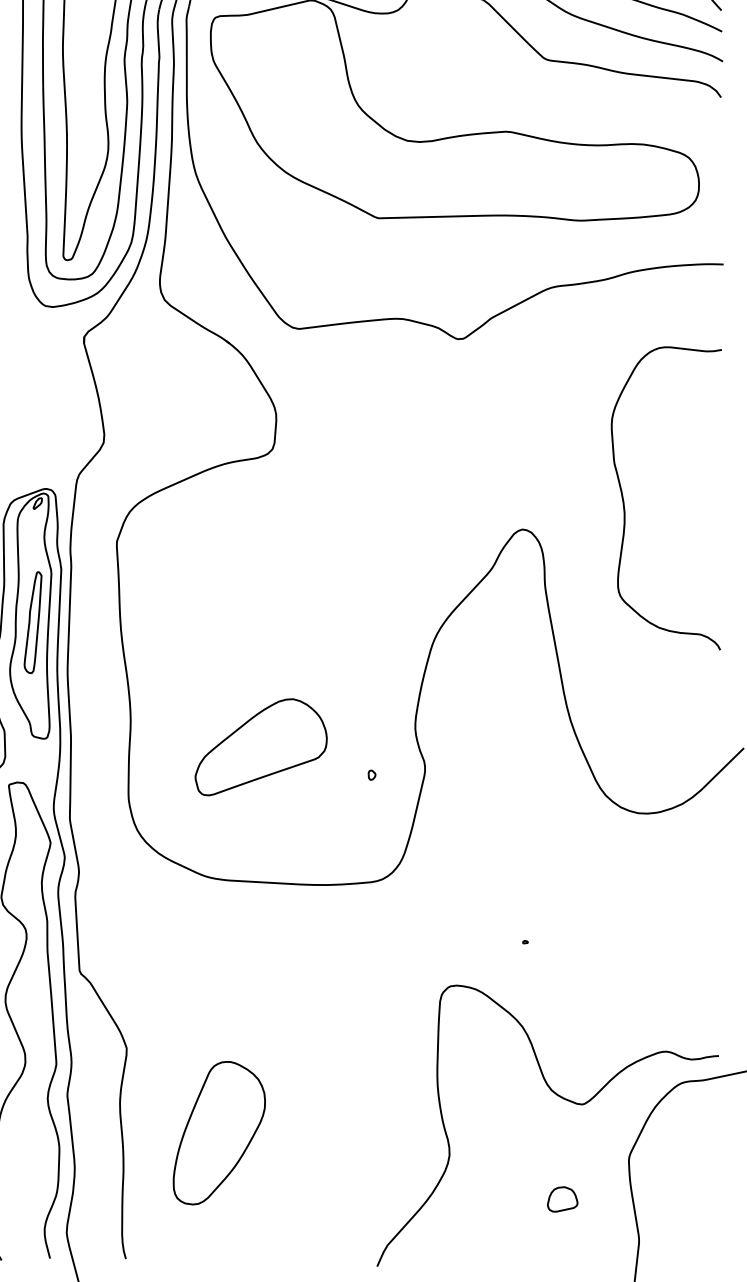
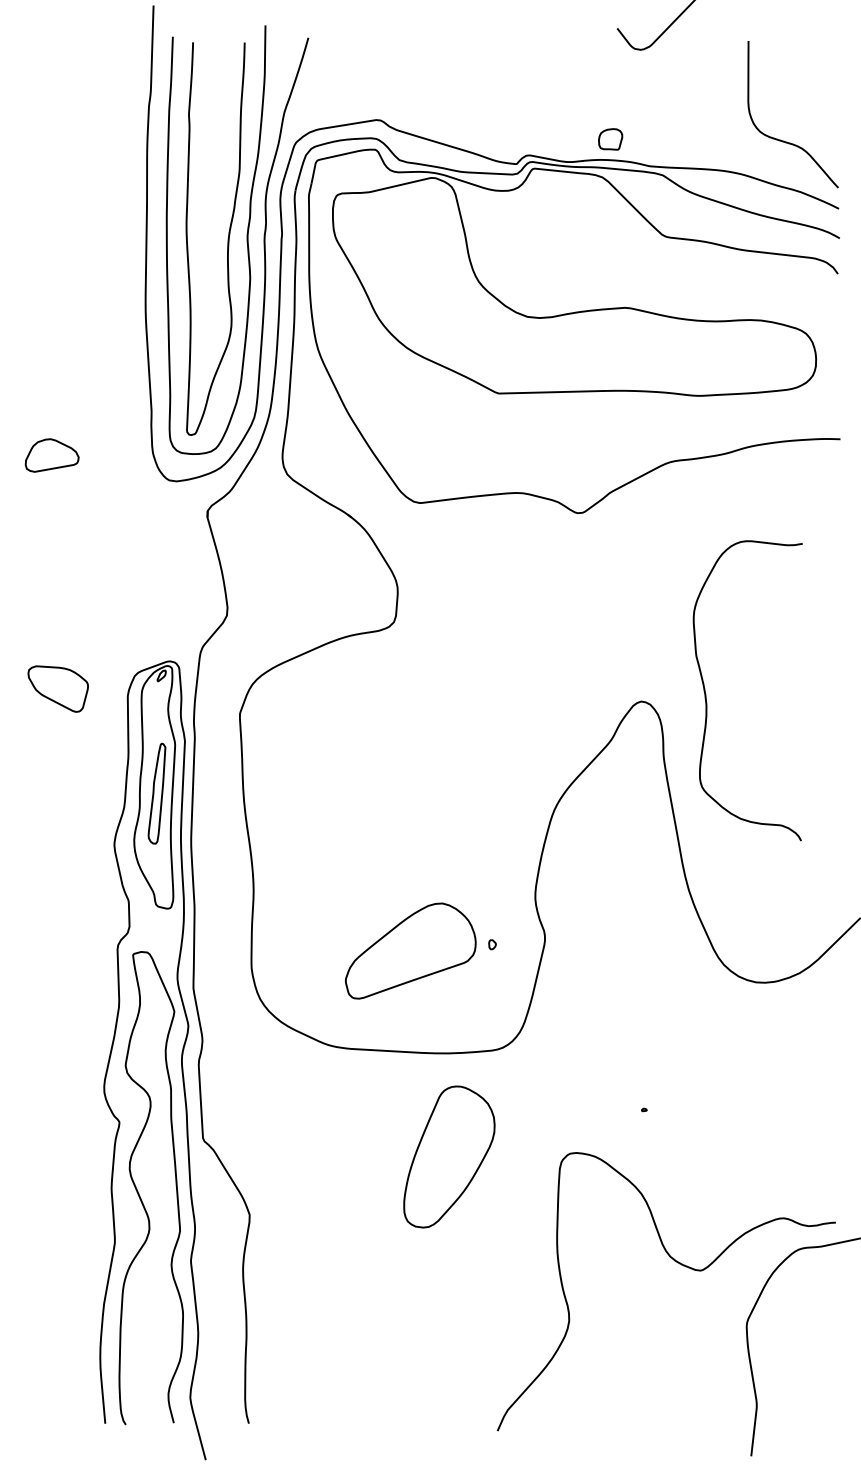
curve: (624, 502) -> (706, 694), moved
part: (260, 746) -> (410, 950), moved
part: (219, 1132) -> (449, 1156), moved
part: (562, 1199) -> (680, 1364), removed

